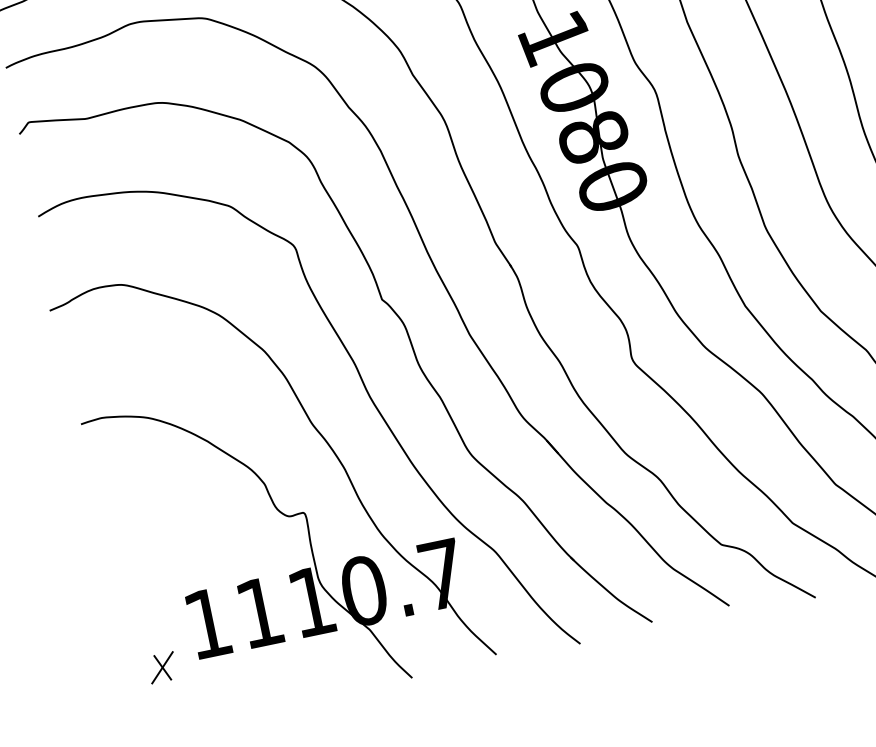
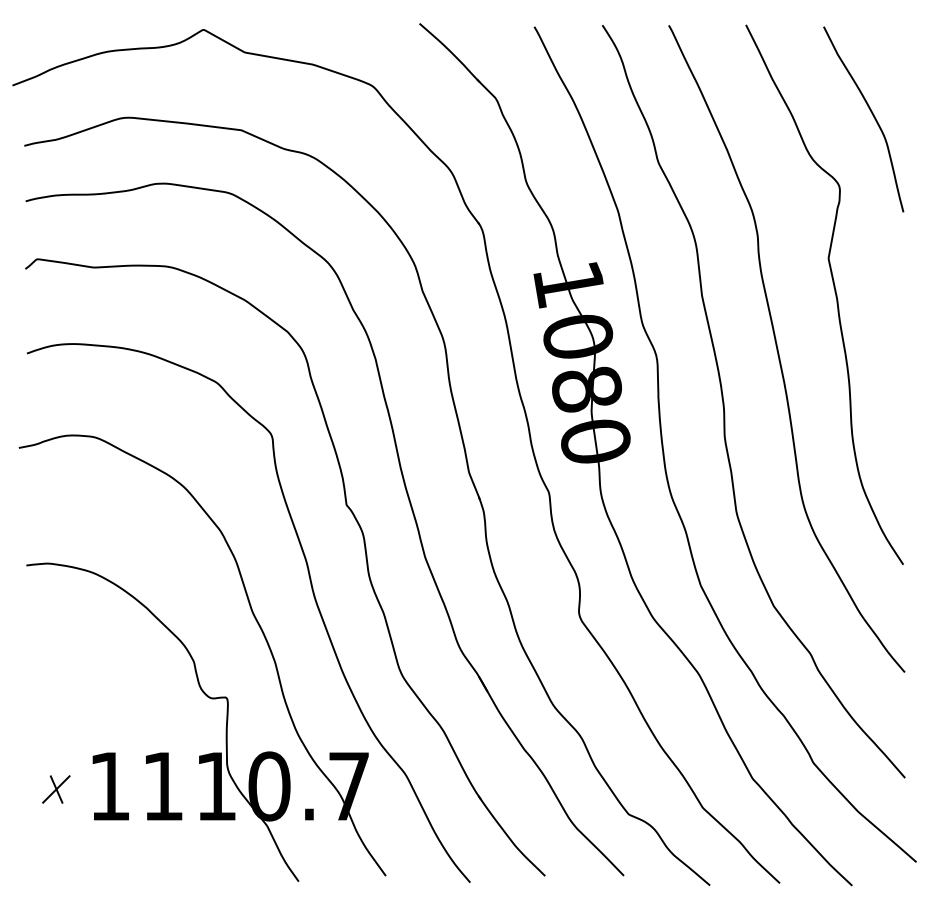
part: (162, 667) -> (56, 789), moved

